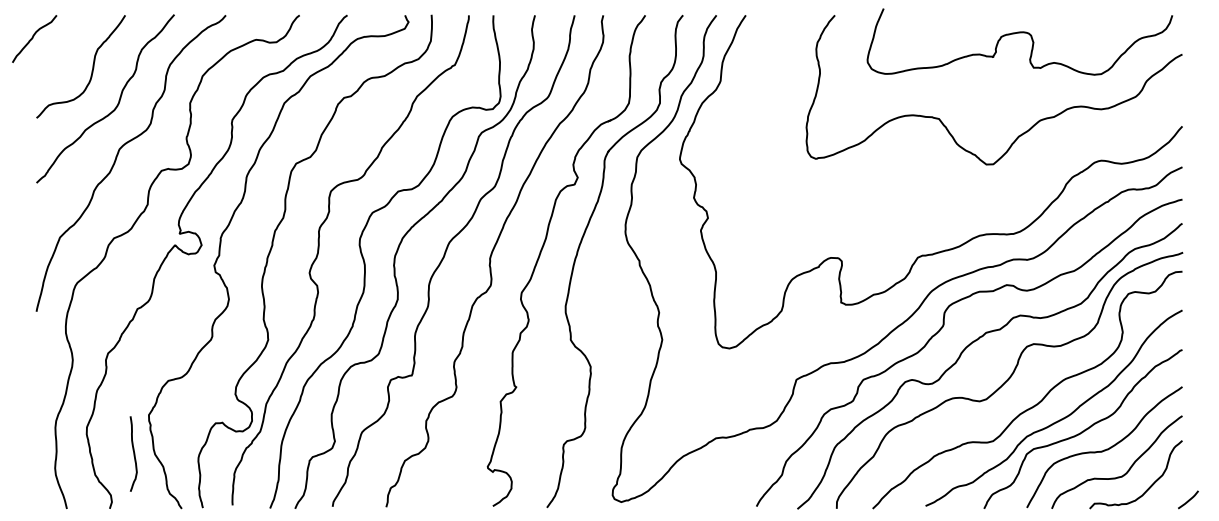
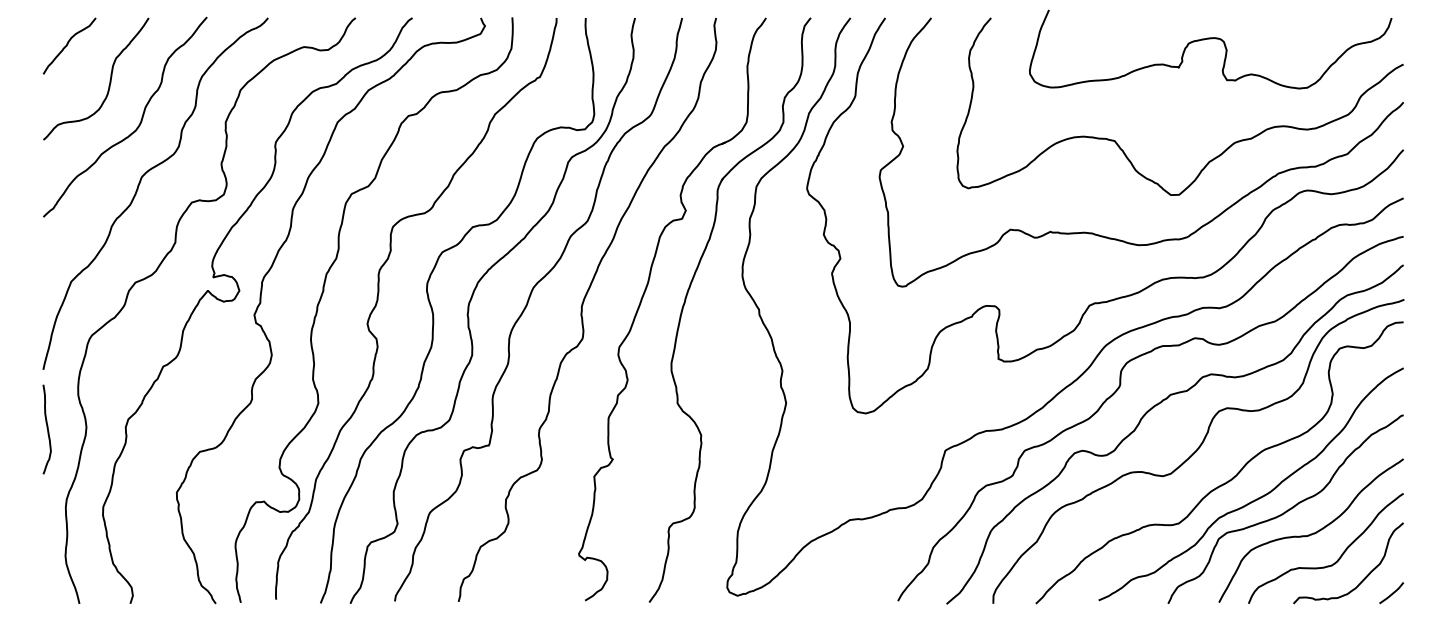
curve: (33, 38) -> (68, 45), moved
curve: (943, 201) -> (1119, 238), added
curve: (133, 453) -> (46, 428), moved
curve: (1188, 499) -> (1391, 592), moved

